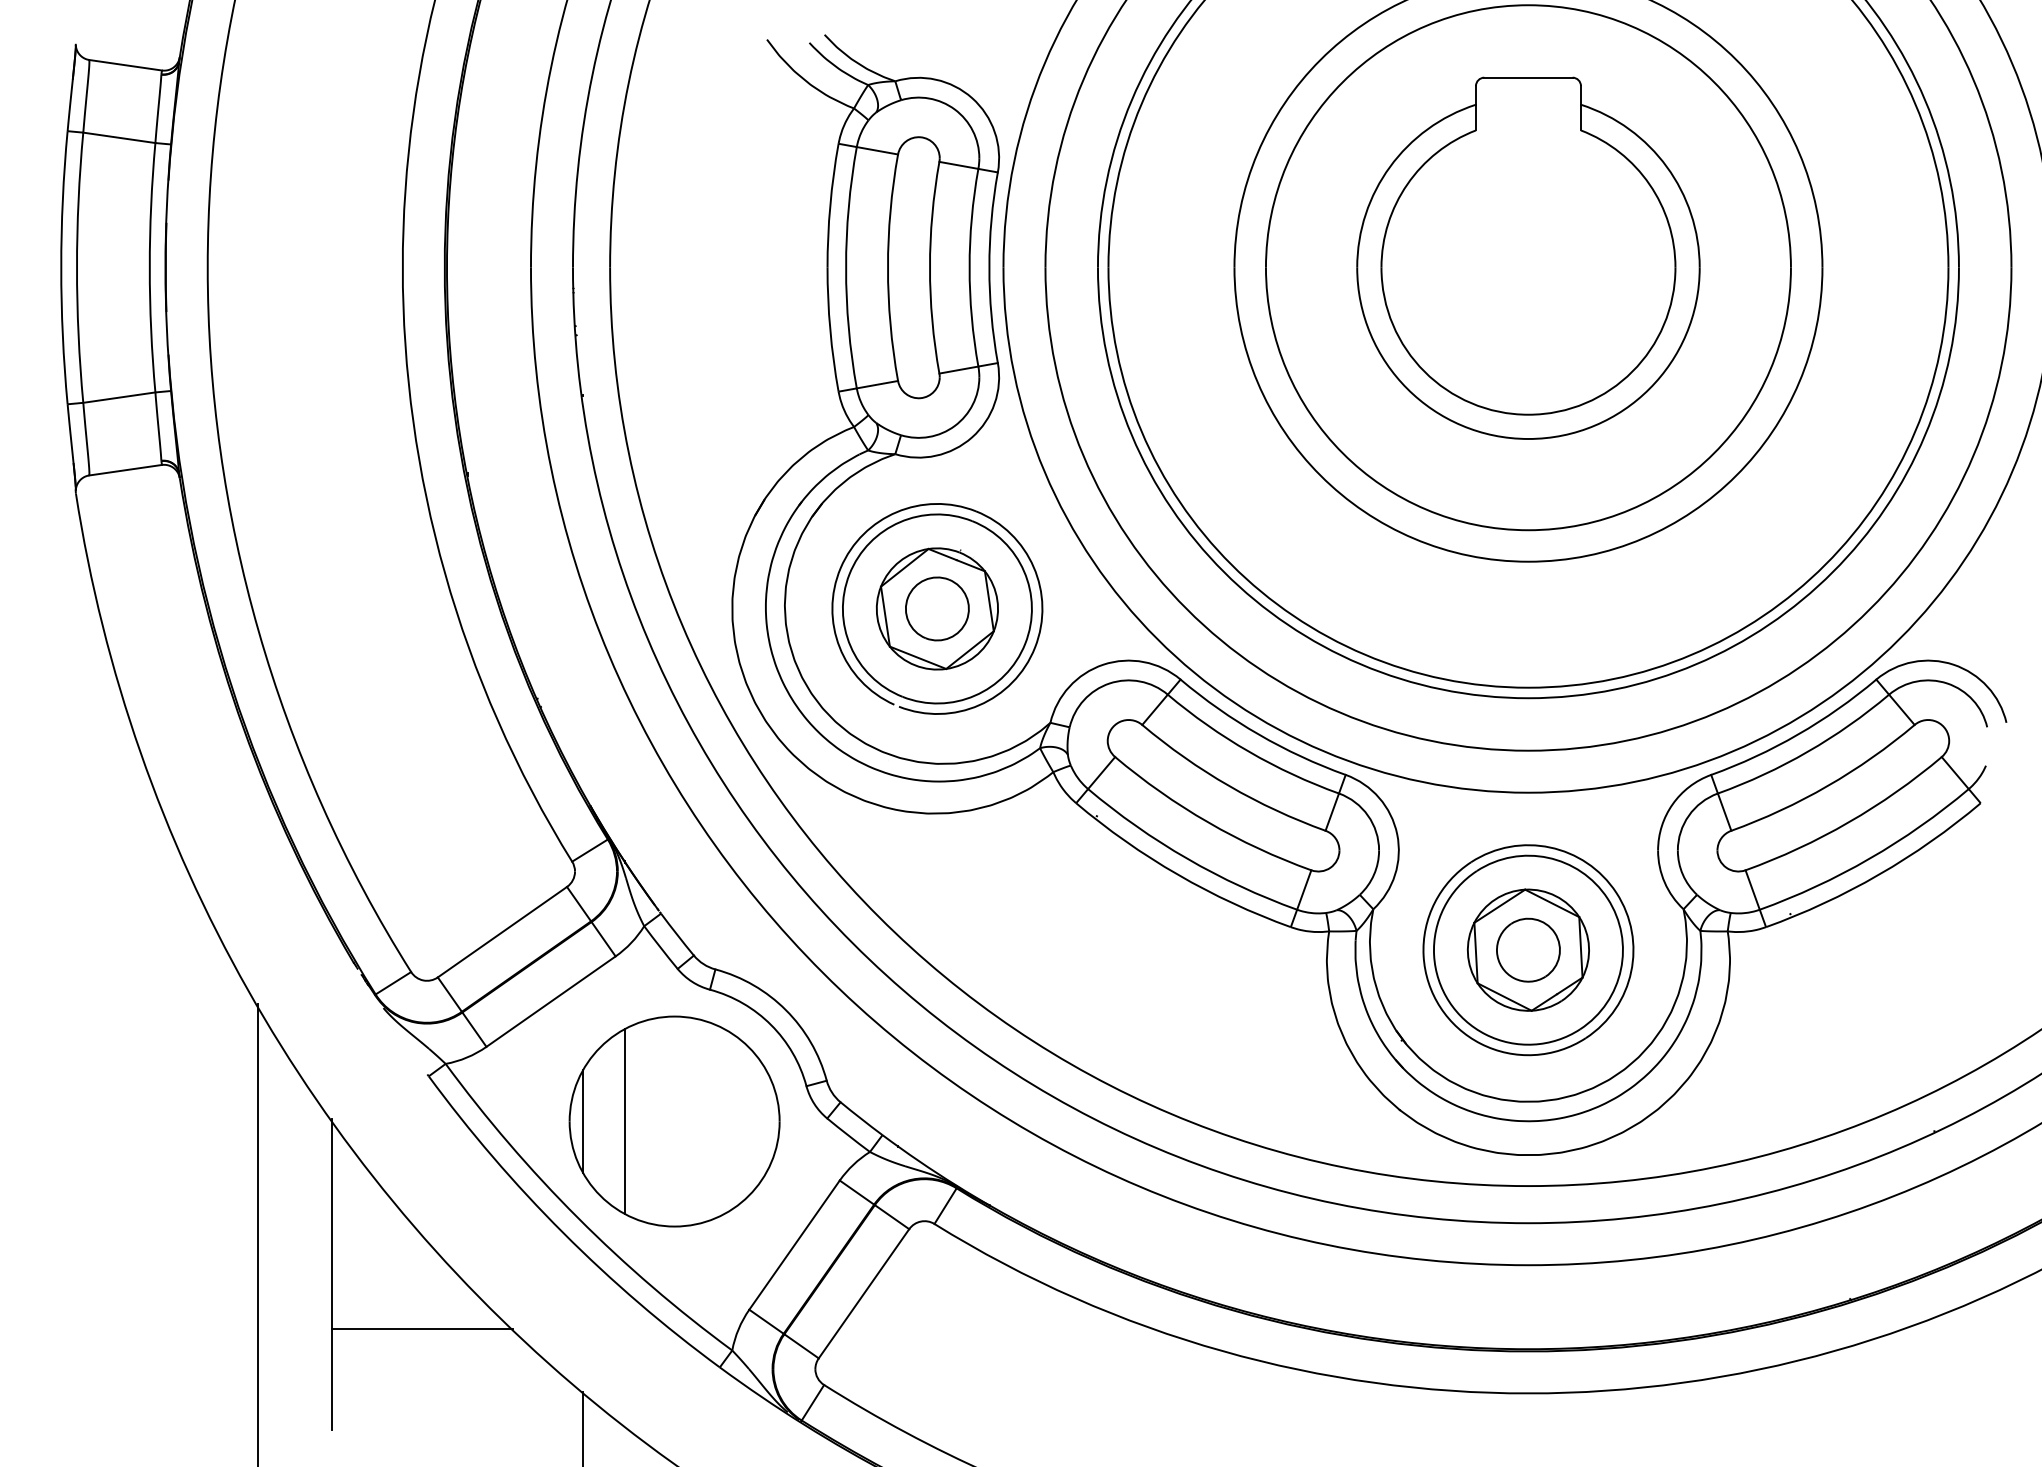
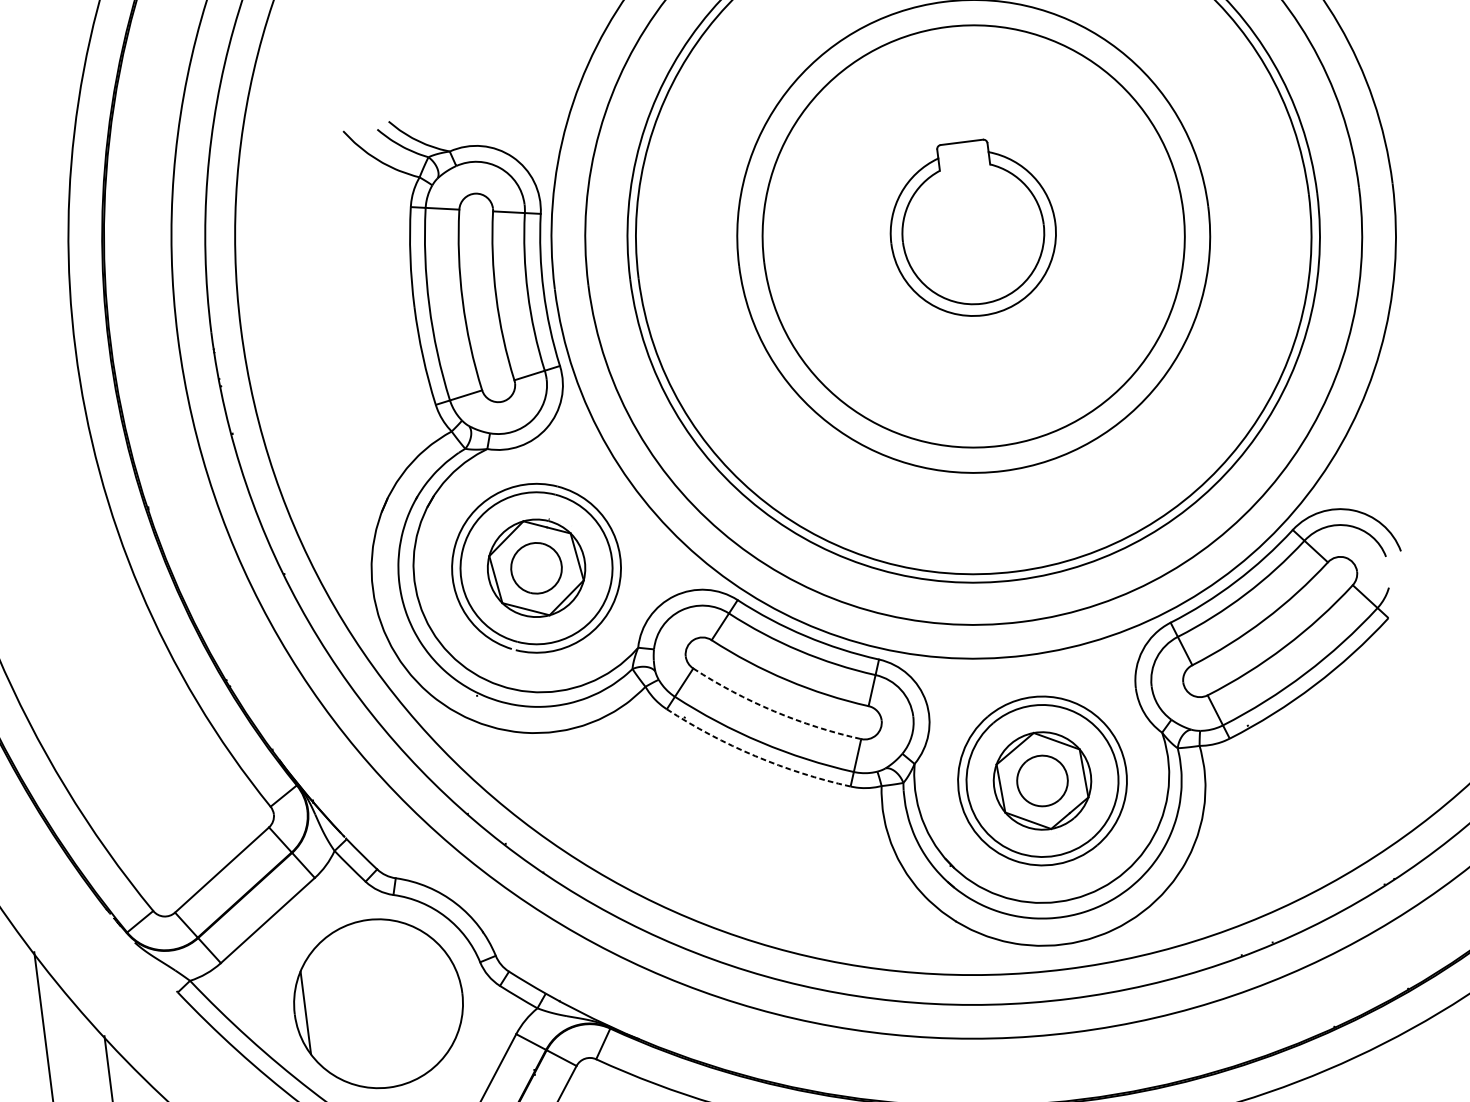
part: (1528, 257) -> (972, 228), size x0.6
arc: (1208, 822) -> (774, 711), solid -> dashed
arc: (1178, 874) -> (755, 755), solid -> dashed
line: (625, 1121) -> (339, 1008), removed

